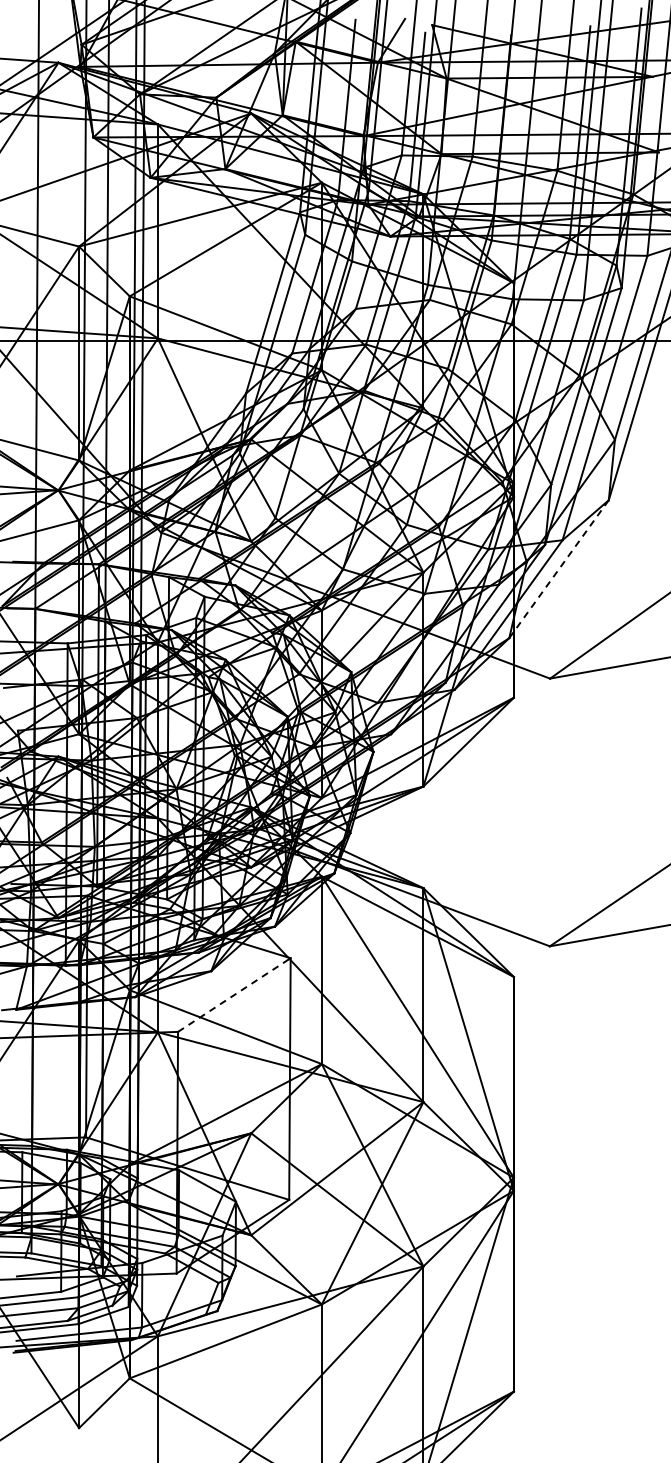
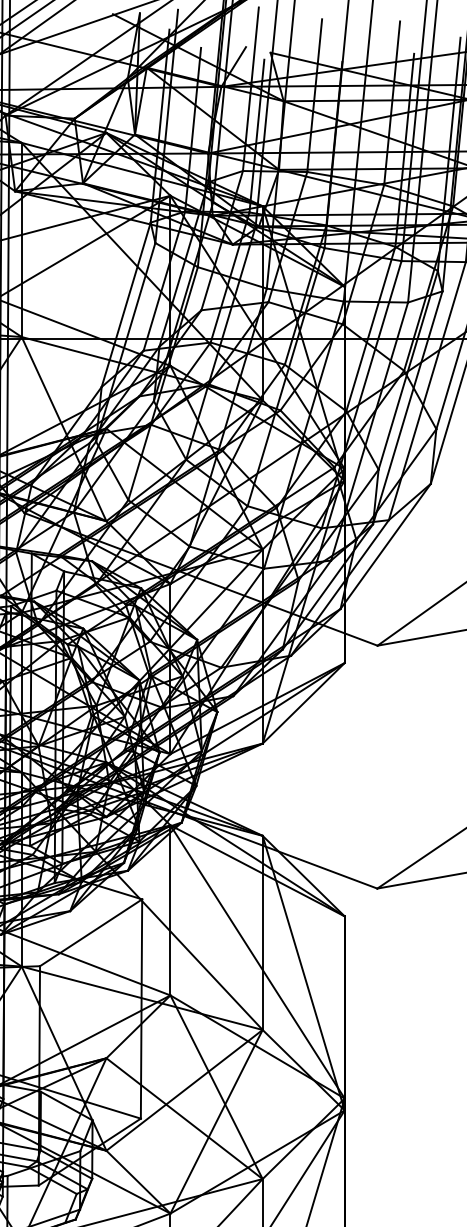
line: (558, 569) -> (385, 546), dashed -> solid
line: (234, 994) -> (91, 932), dashed -> solid

